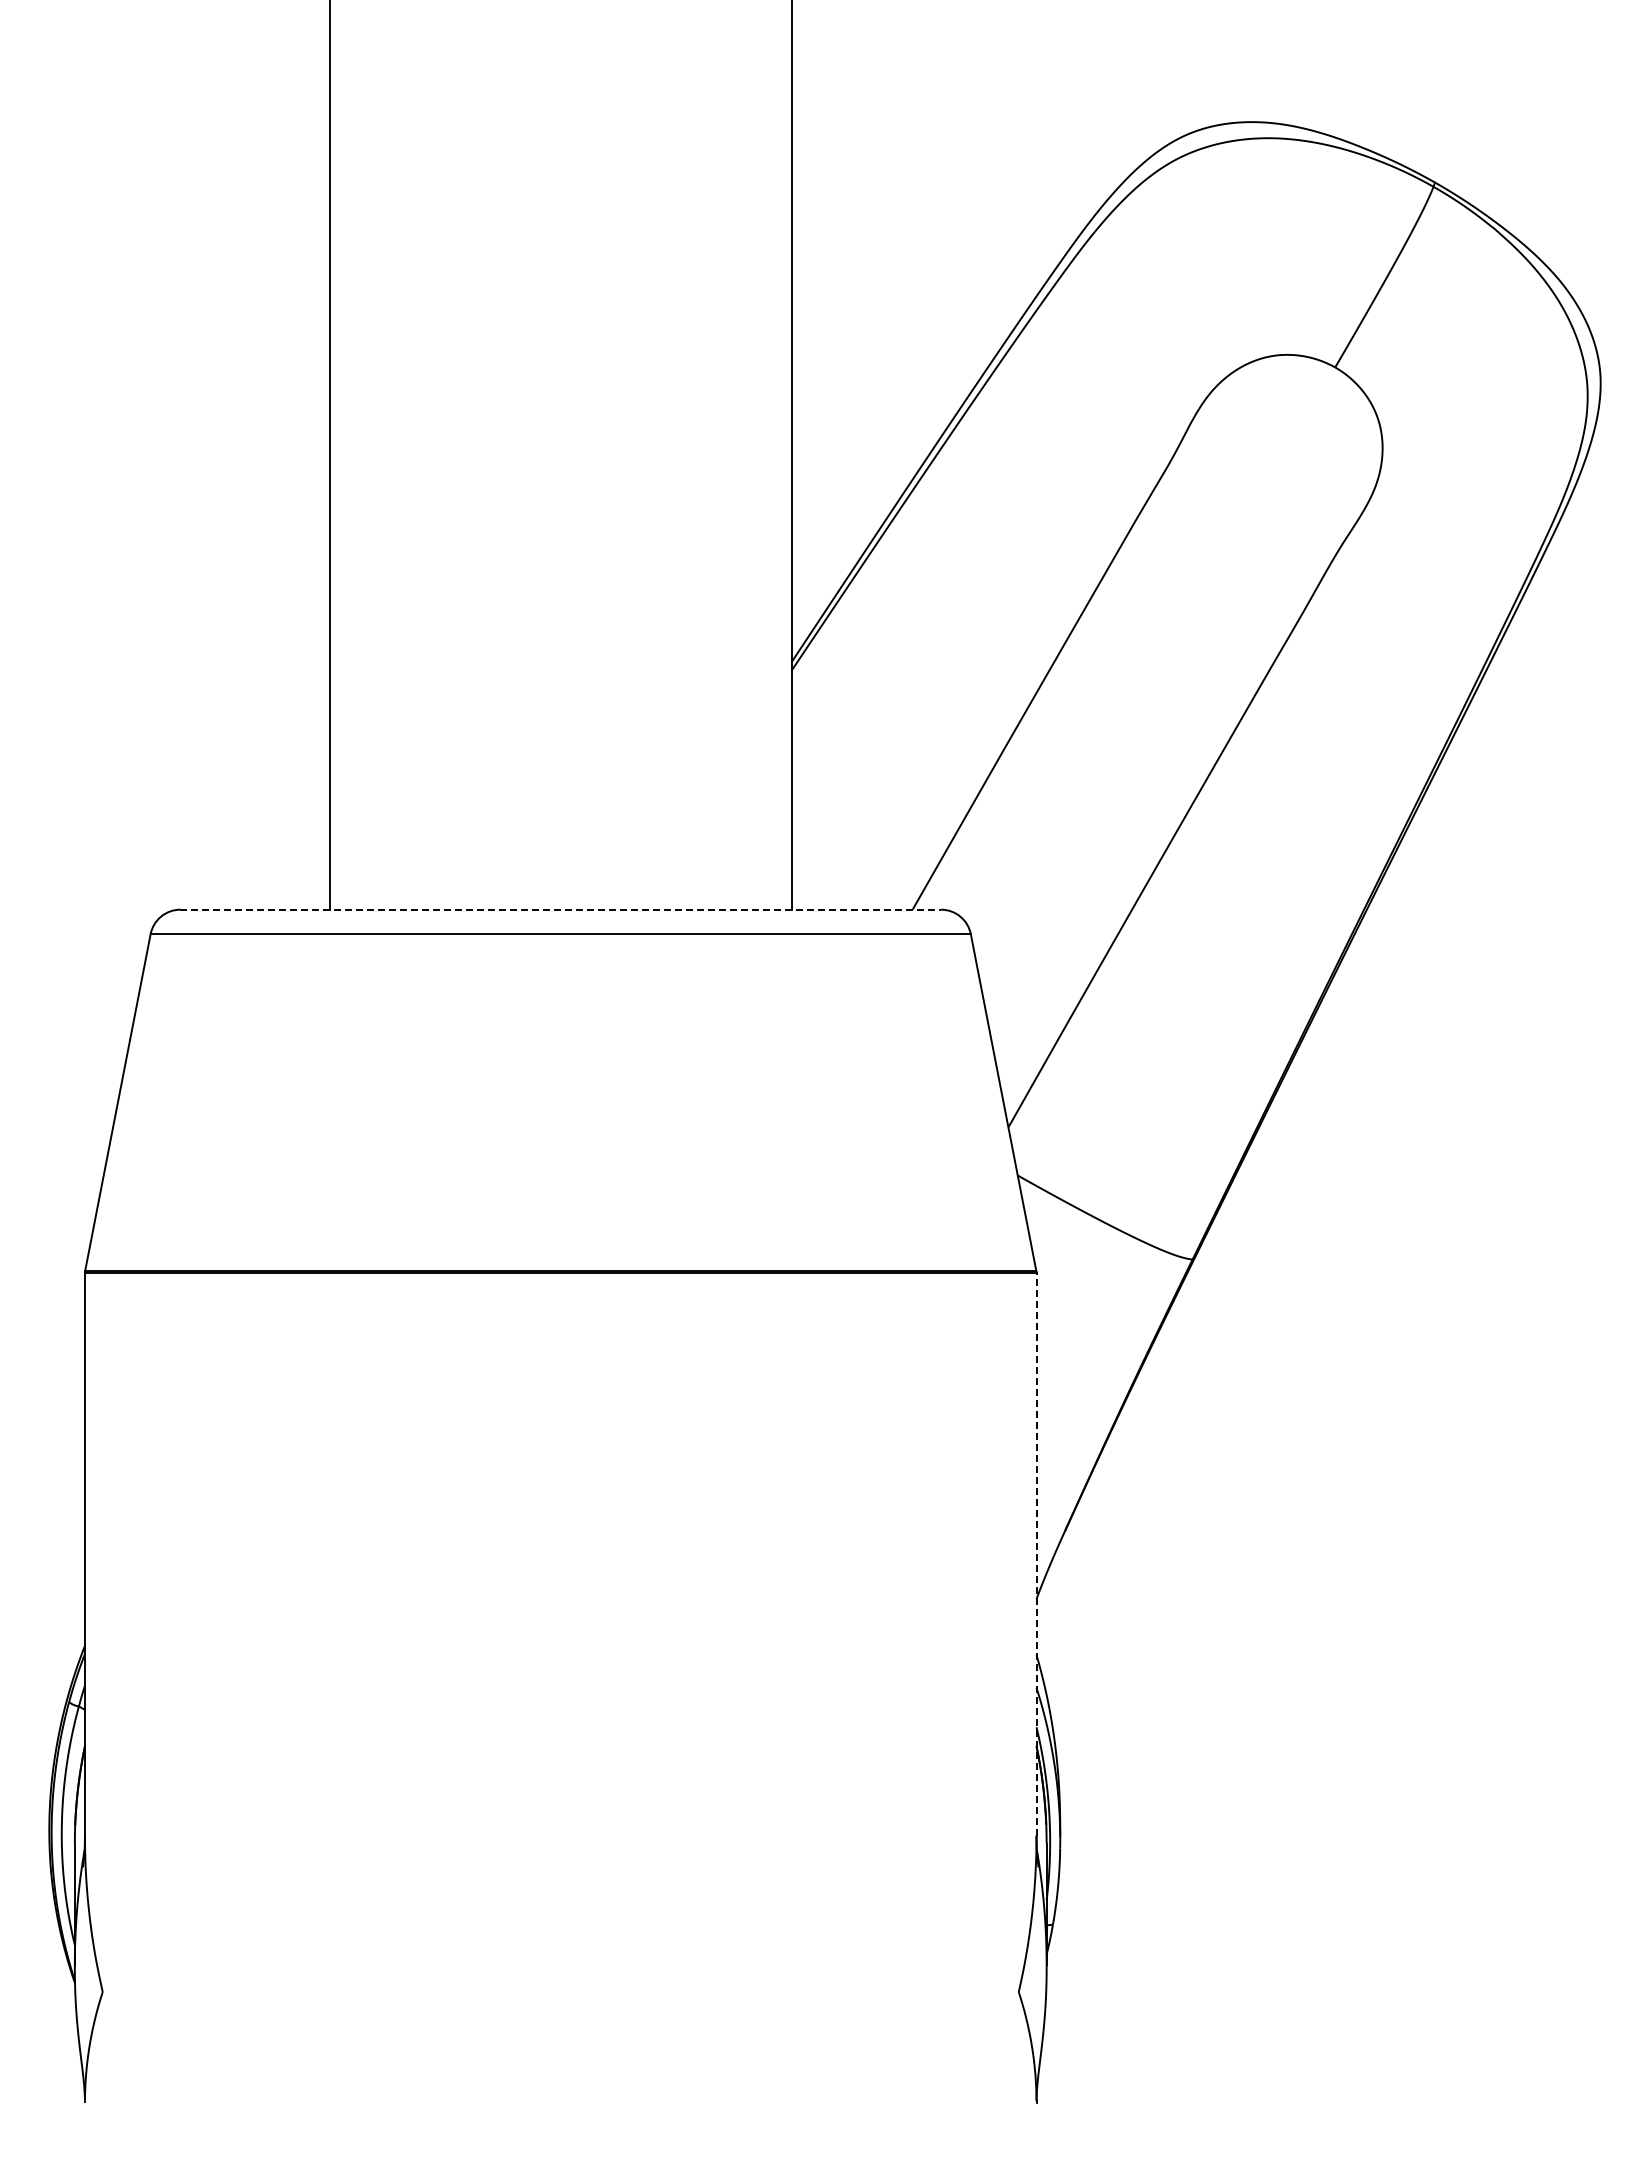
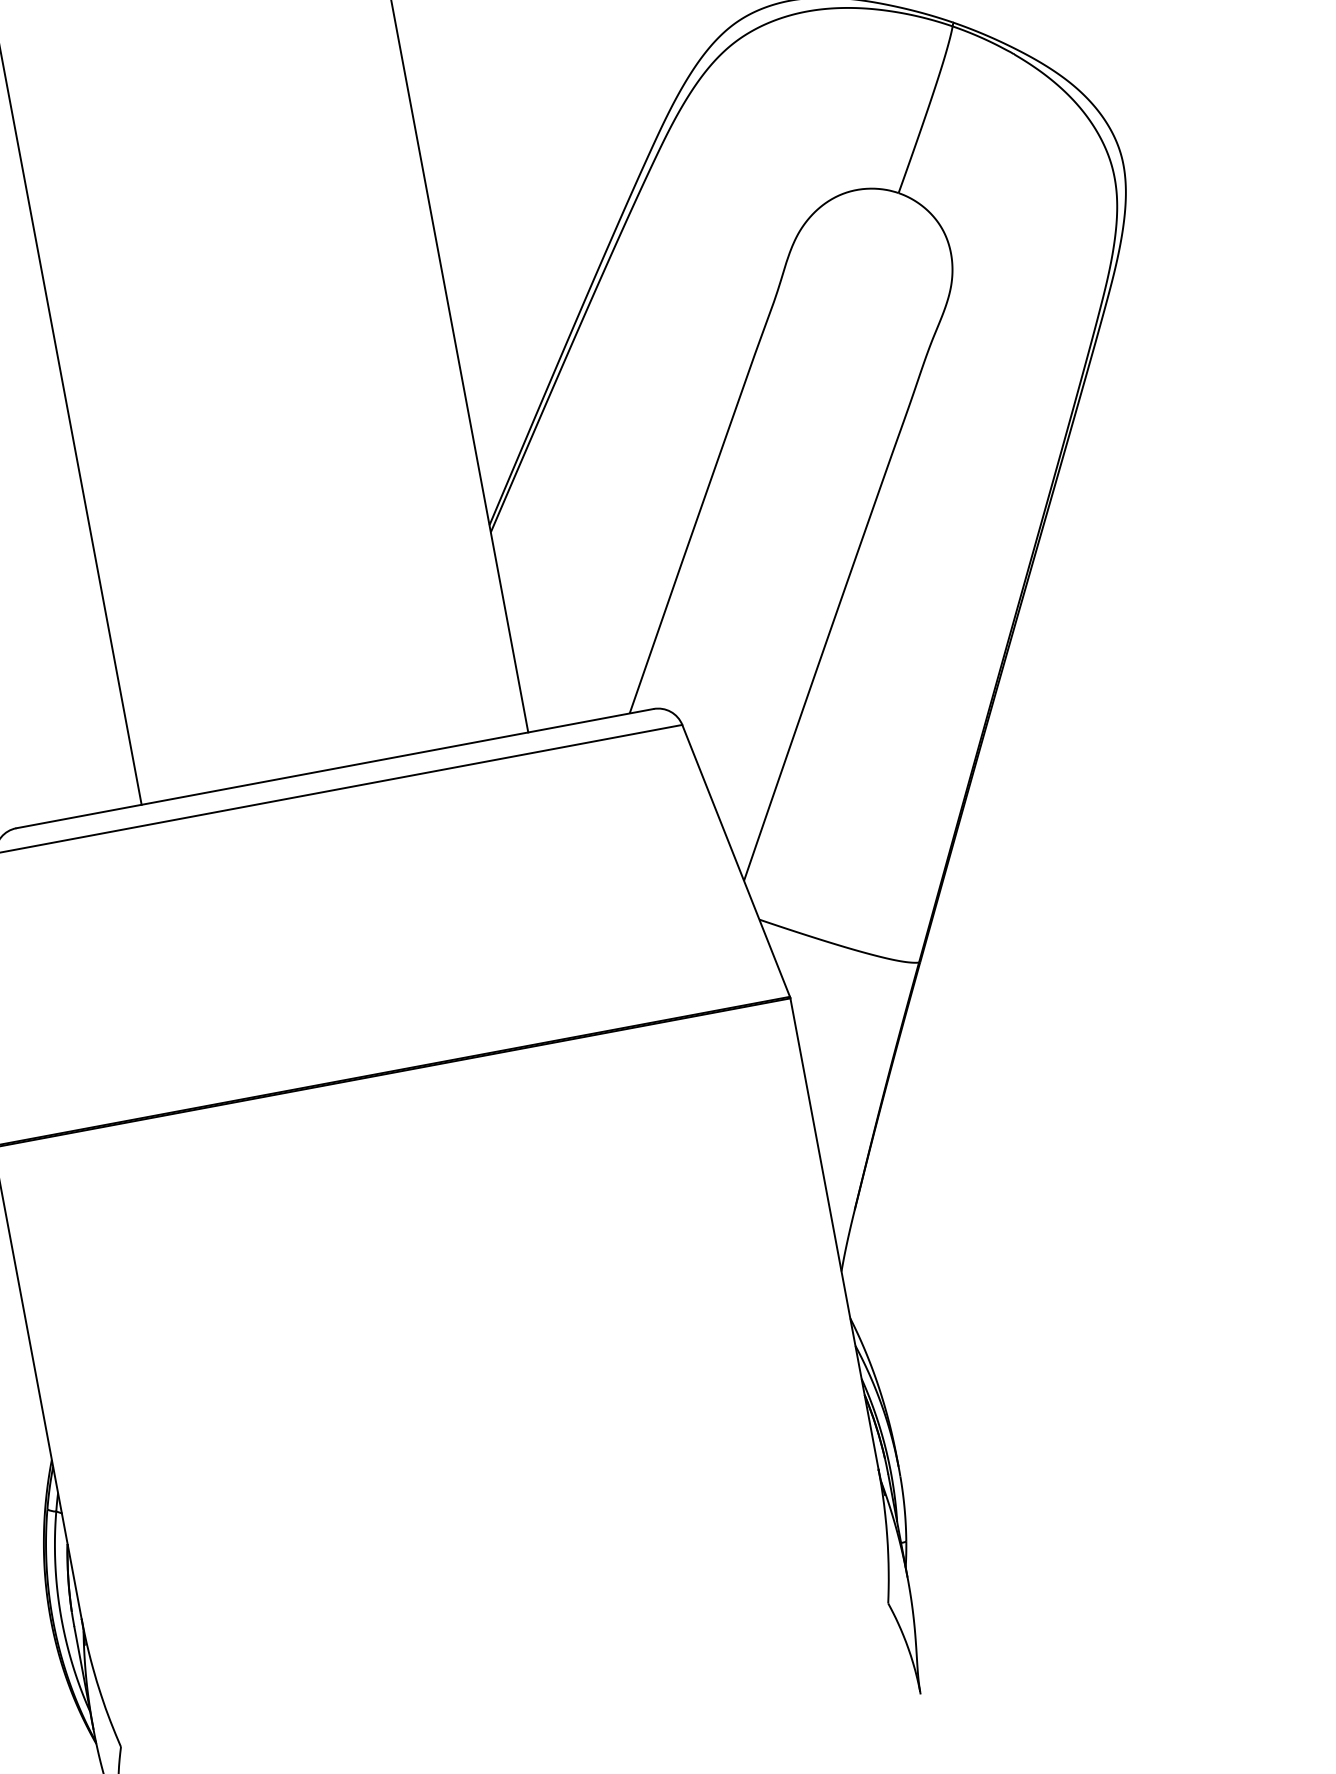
line: (561, 909) -> (335, 768), dashed -> solid
line: (1036, 1553) -> (834, 1233), dashed -> solid

